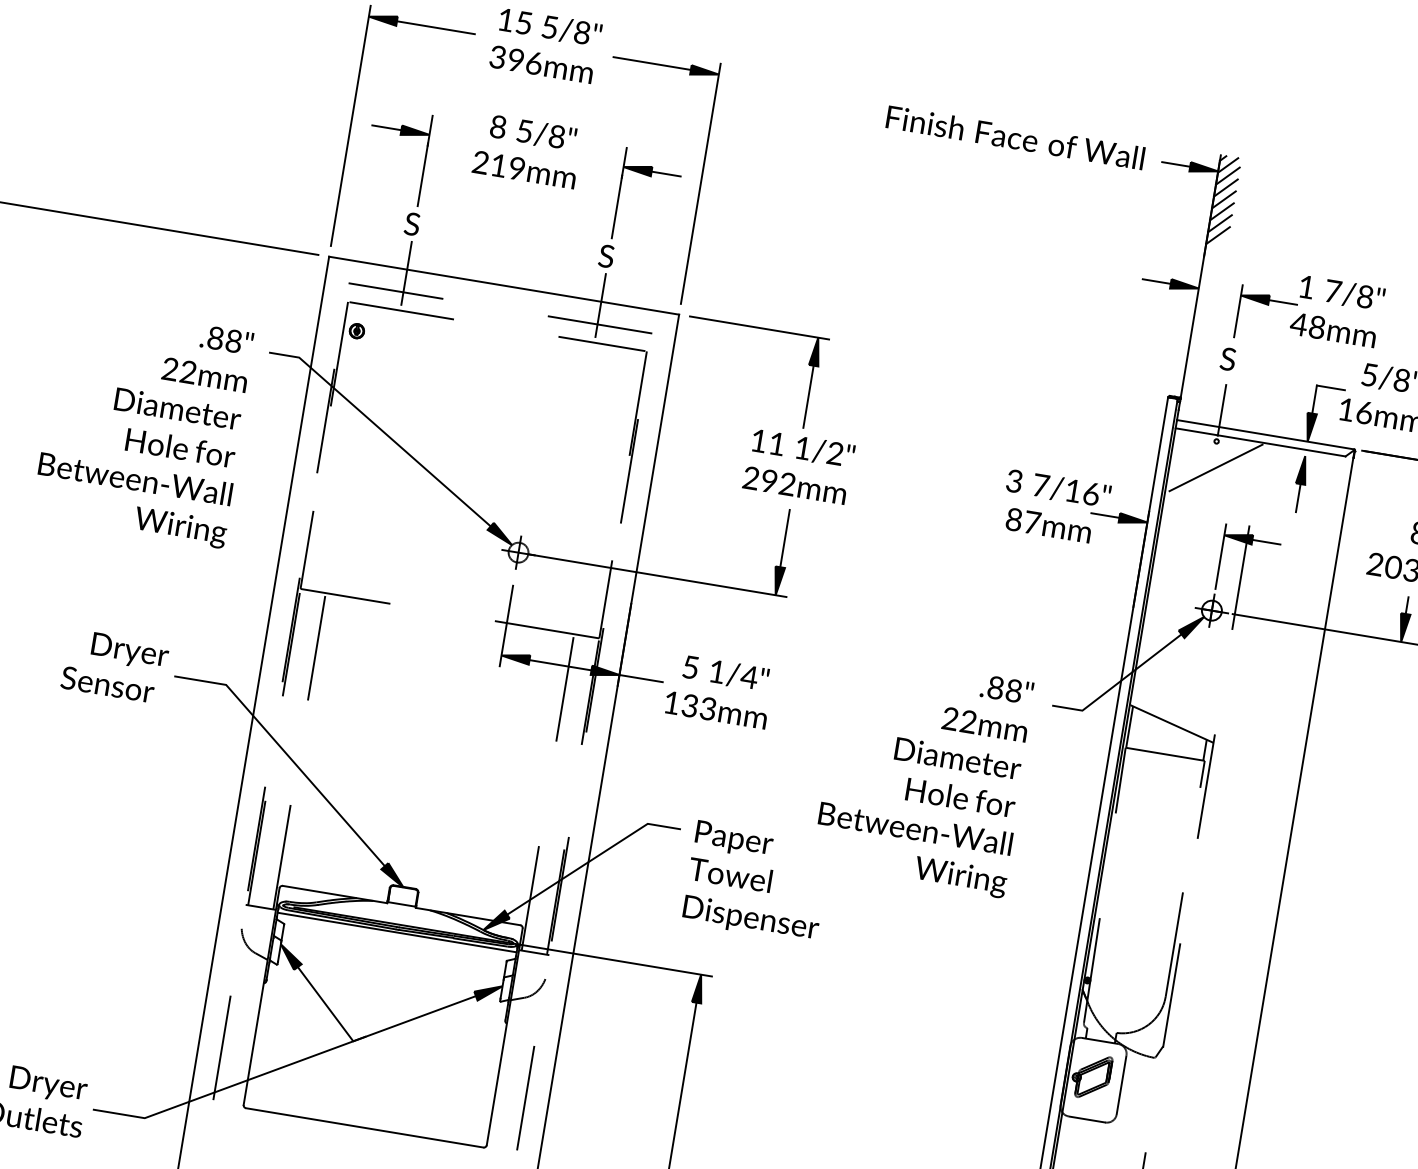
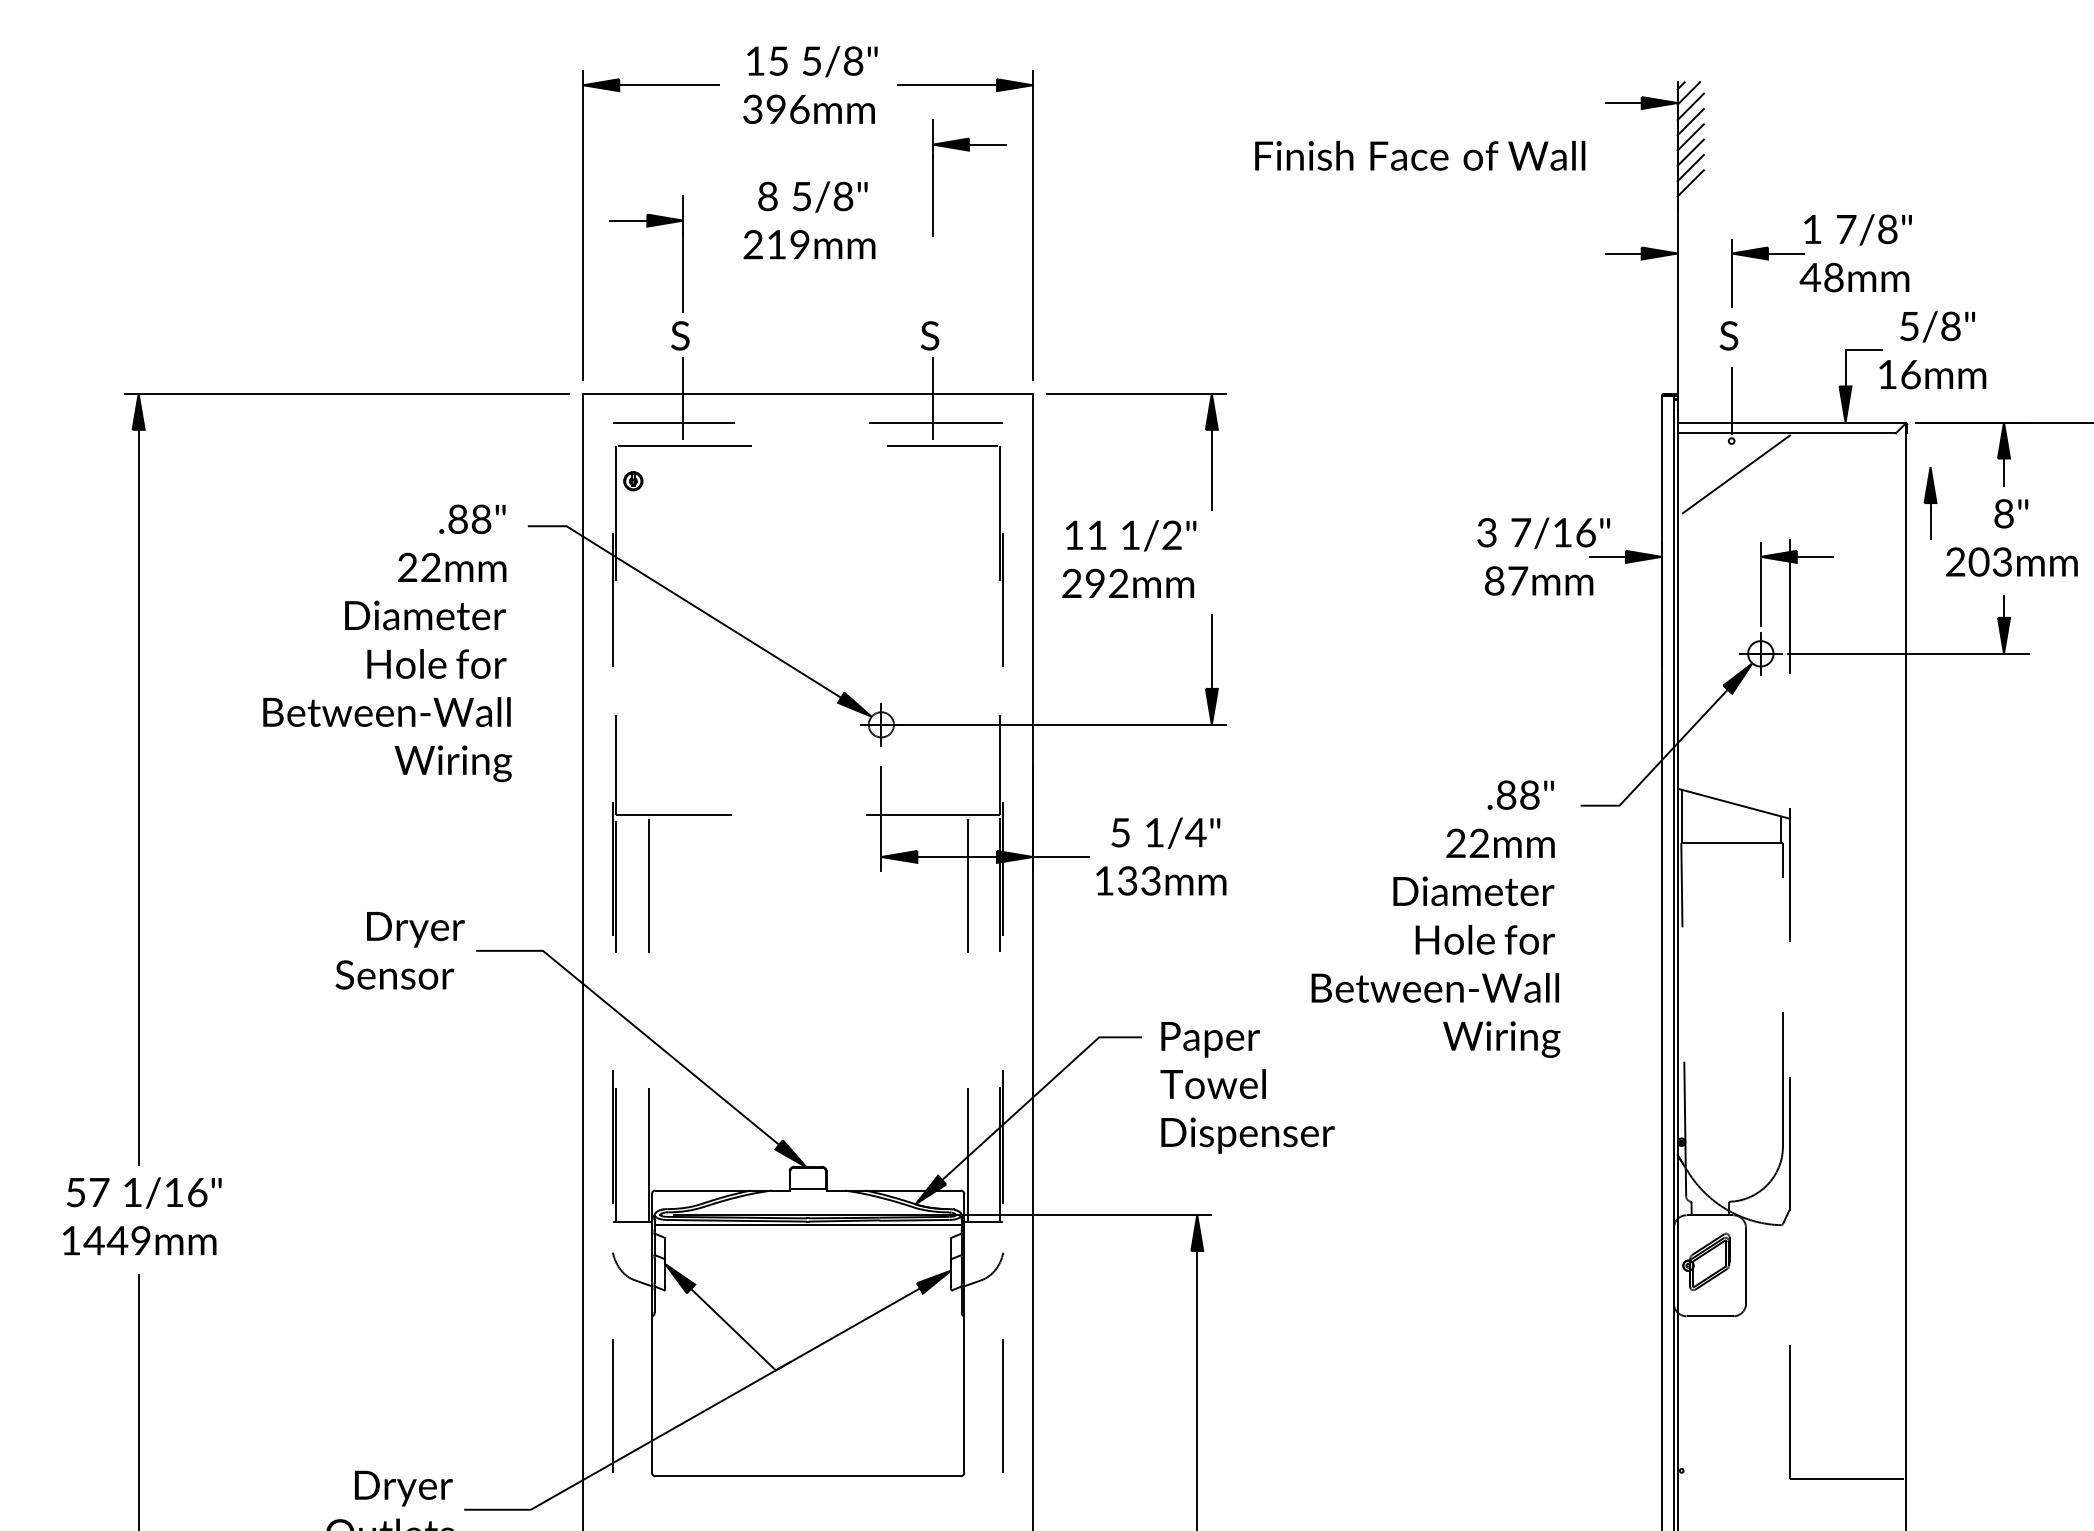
text: (1015, 137) -> (1420, 155), moved
part: (651, 177) -> (969, 151), moved
text: (799, 466) -> (1129, 558), moved
part: (1300, 484) -> (1930, 503), moved

